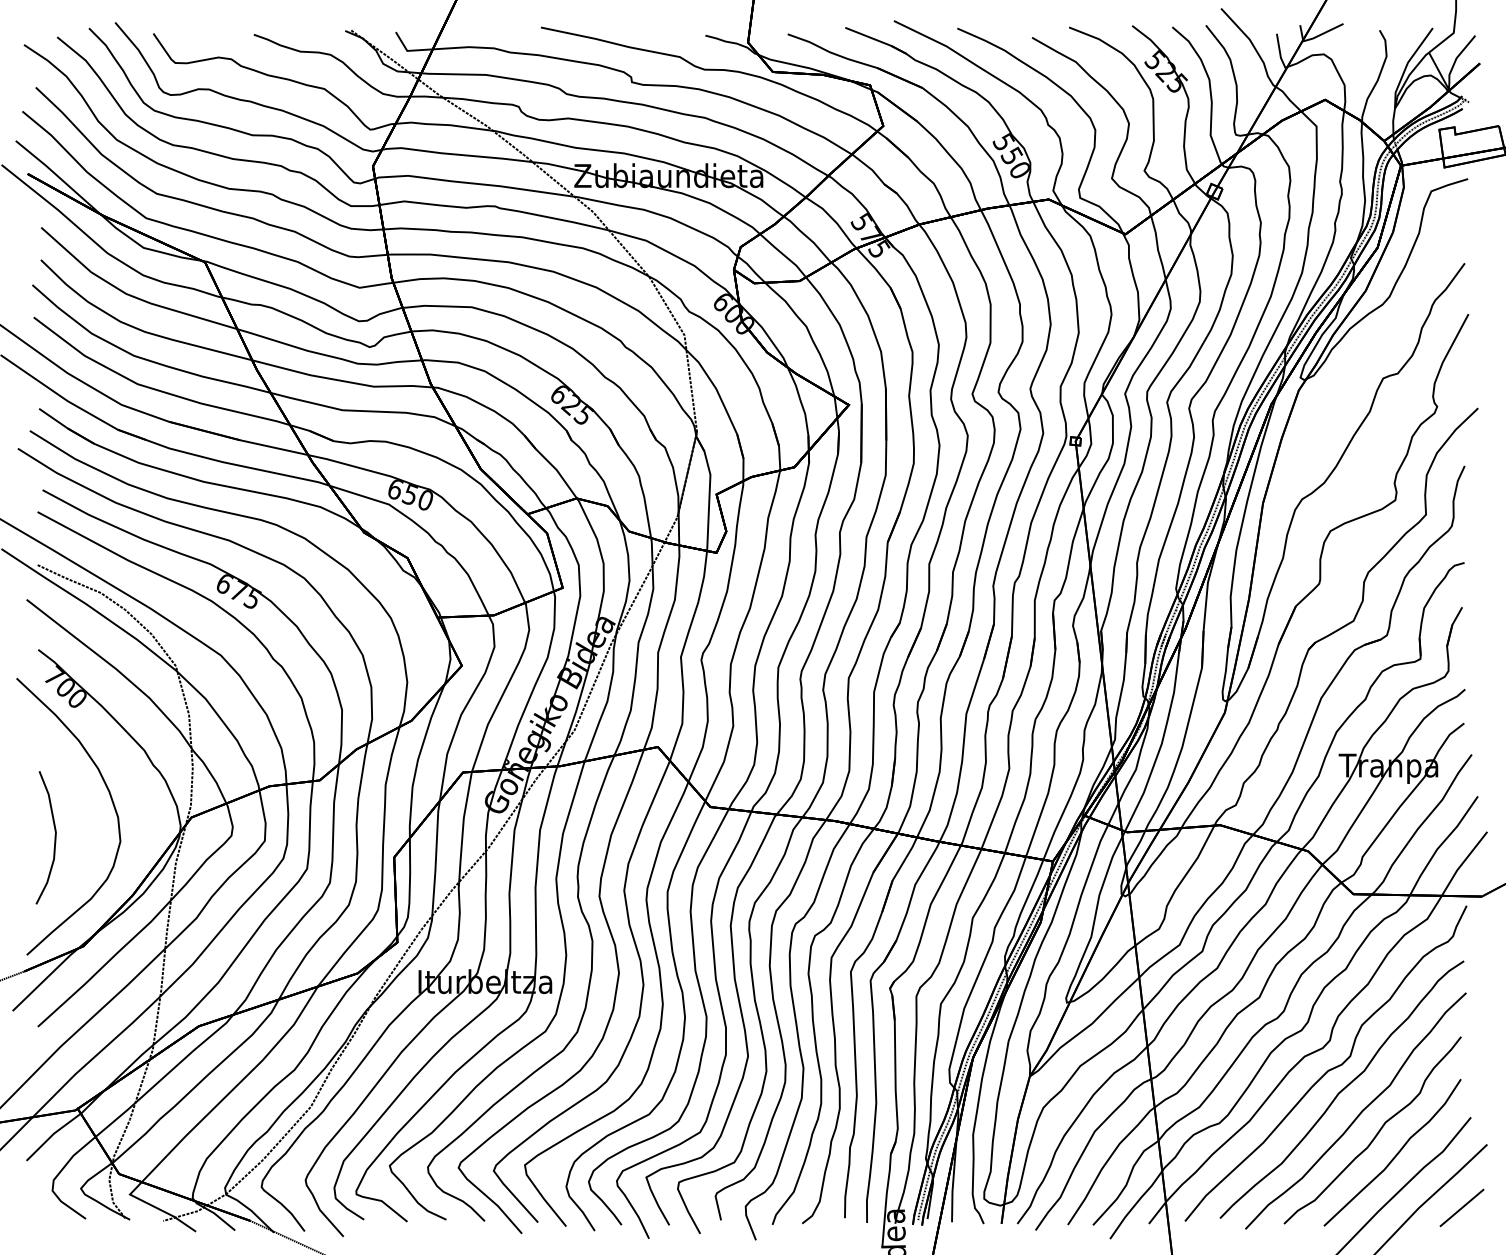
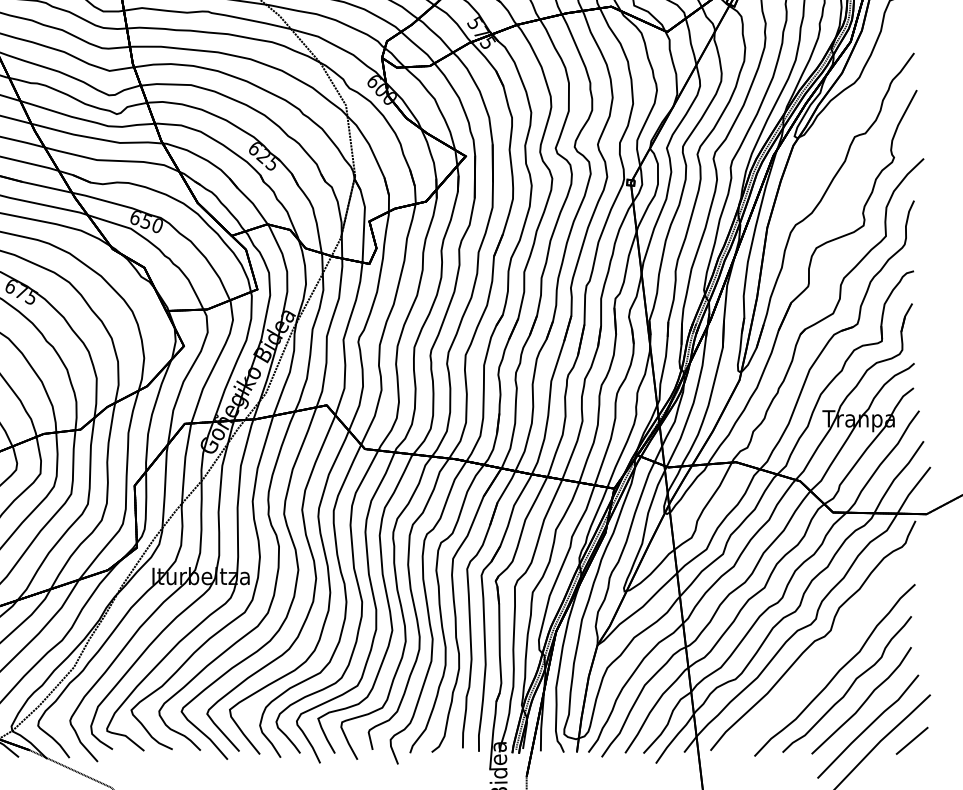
curve: (1341, 1089) -> (824, 654), removed

